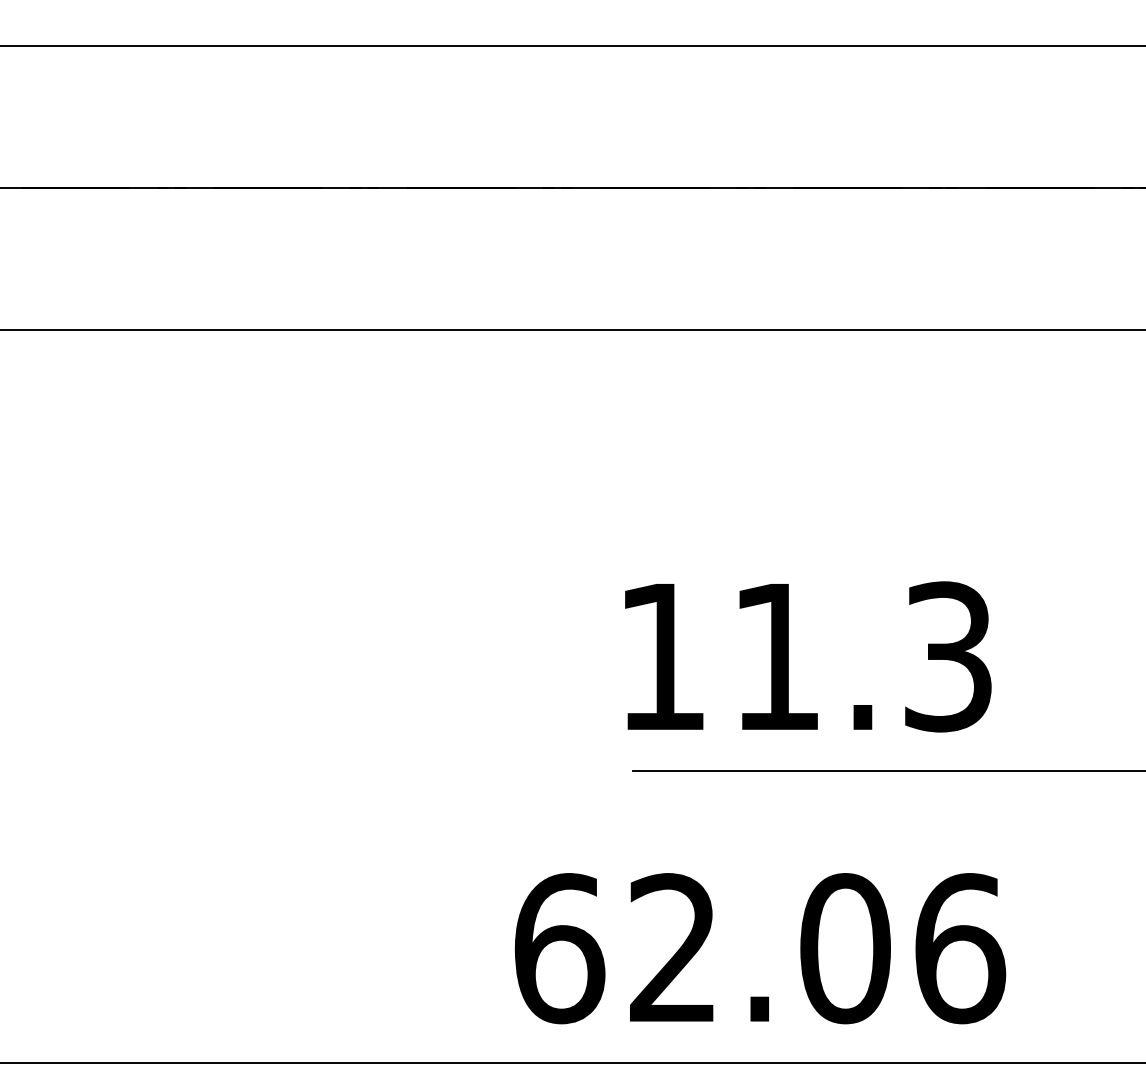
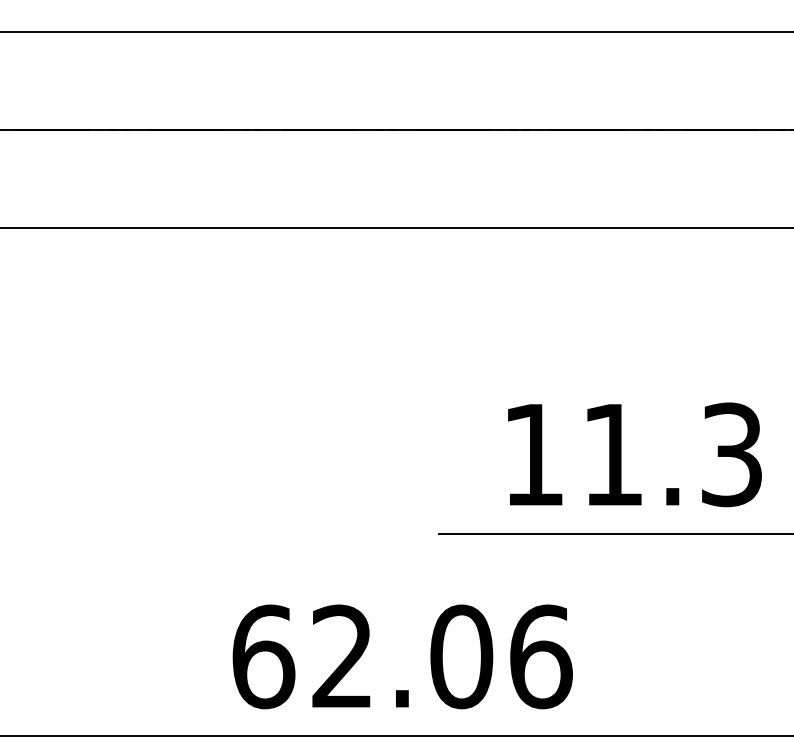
text: (807, 656) -> (634, 454), moved
text: (759, 948) -> (402, 656), moved

